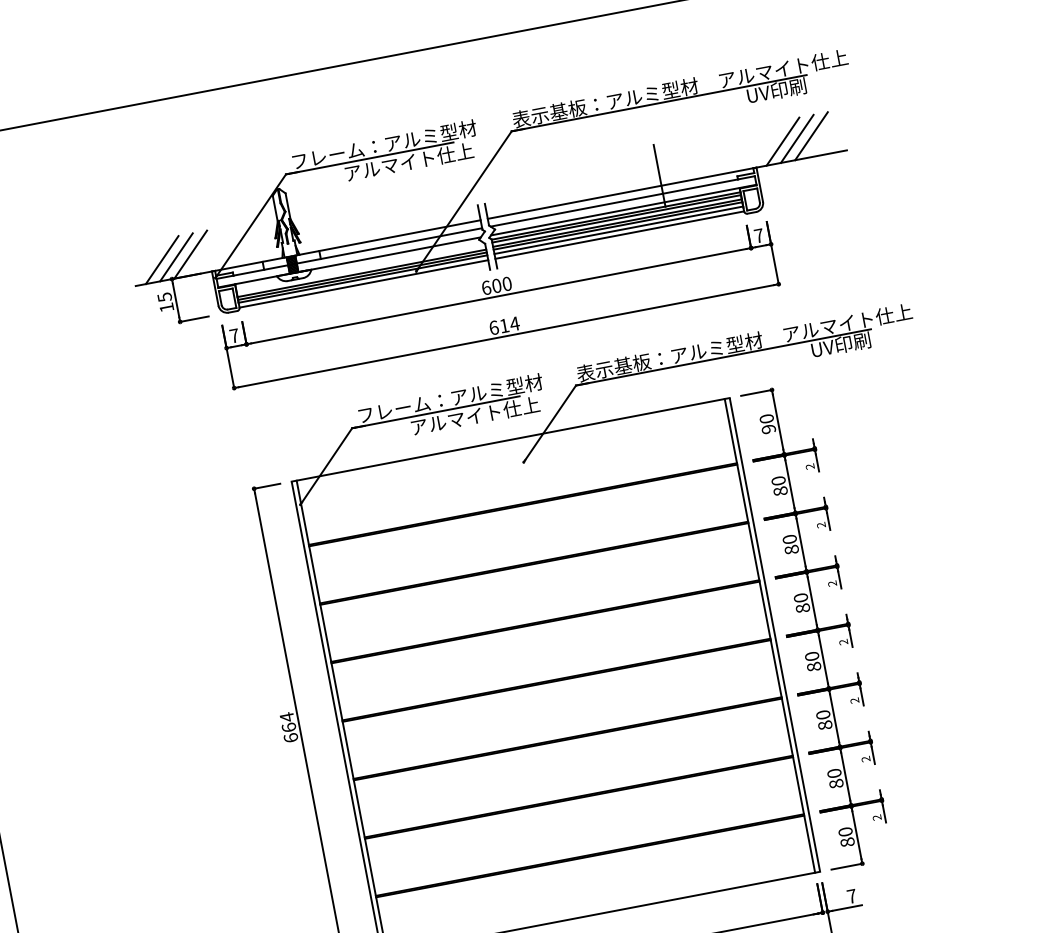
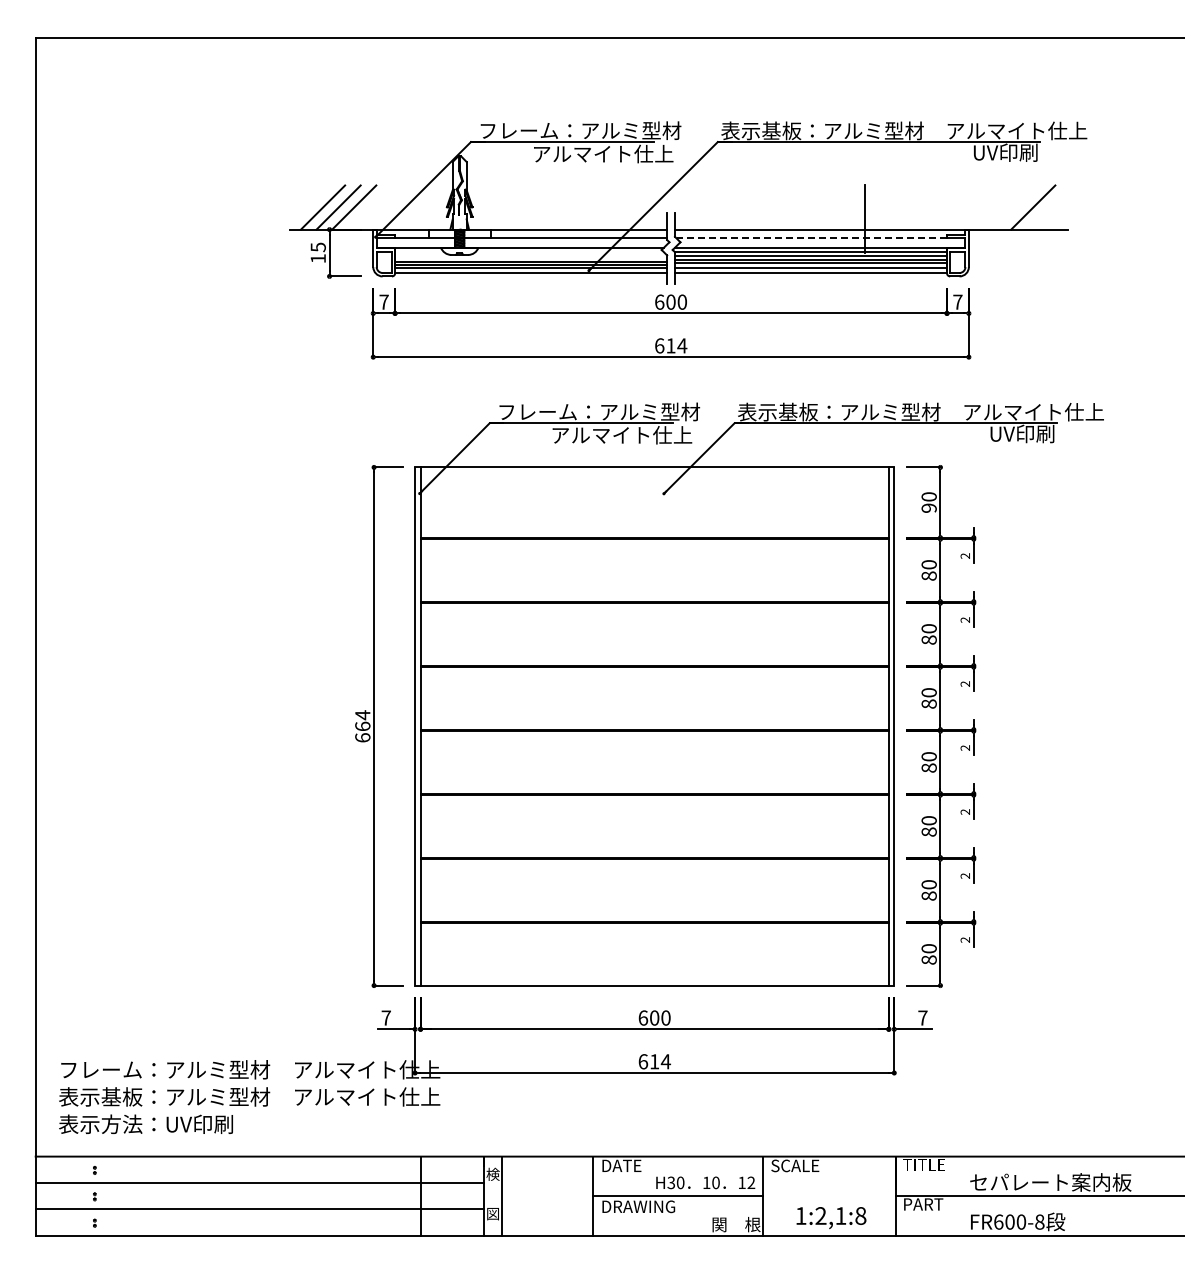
line: (797, 138) -> (1017, 207), removed
line: (783, 141) -> (1002, 207), removed
line: (614, 203) -> (811, 238), solid -> dashed

